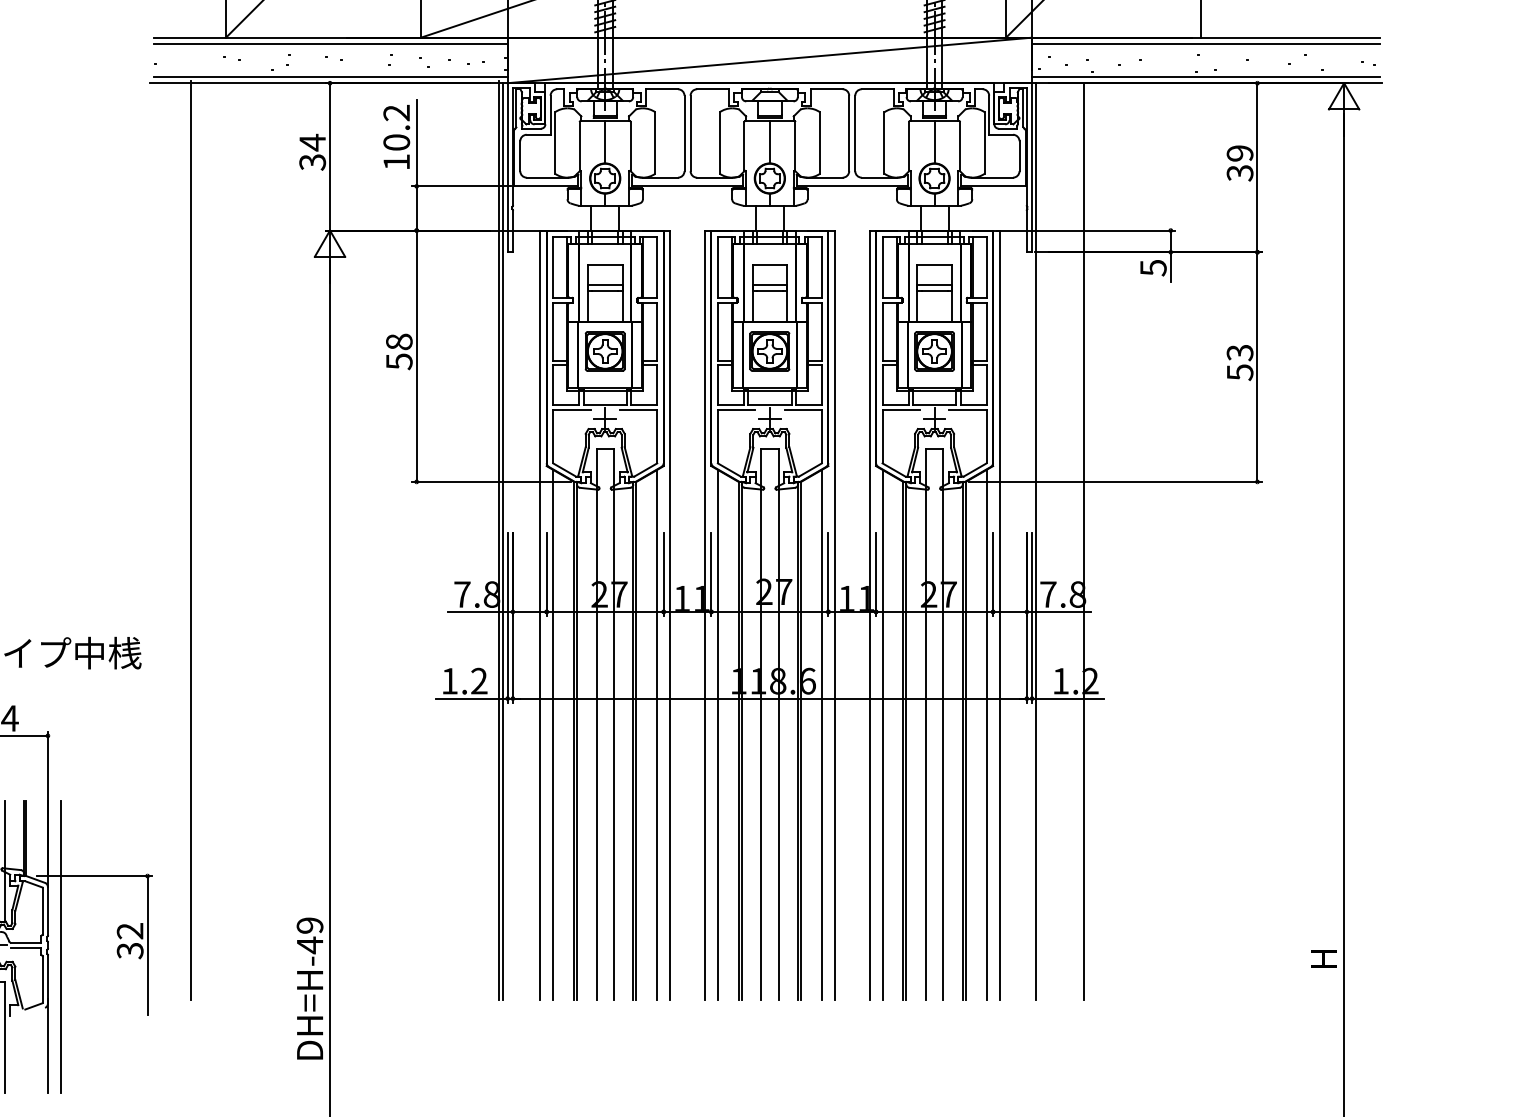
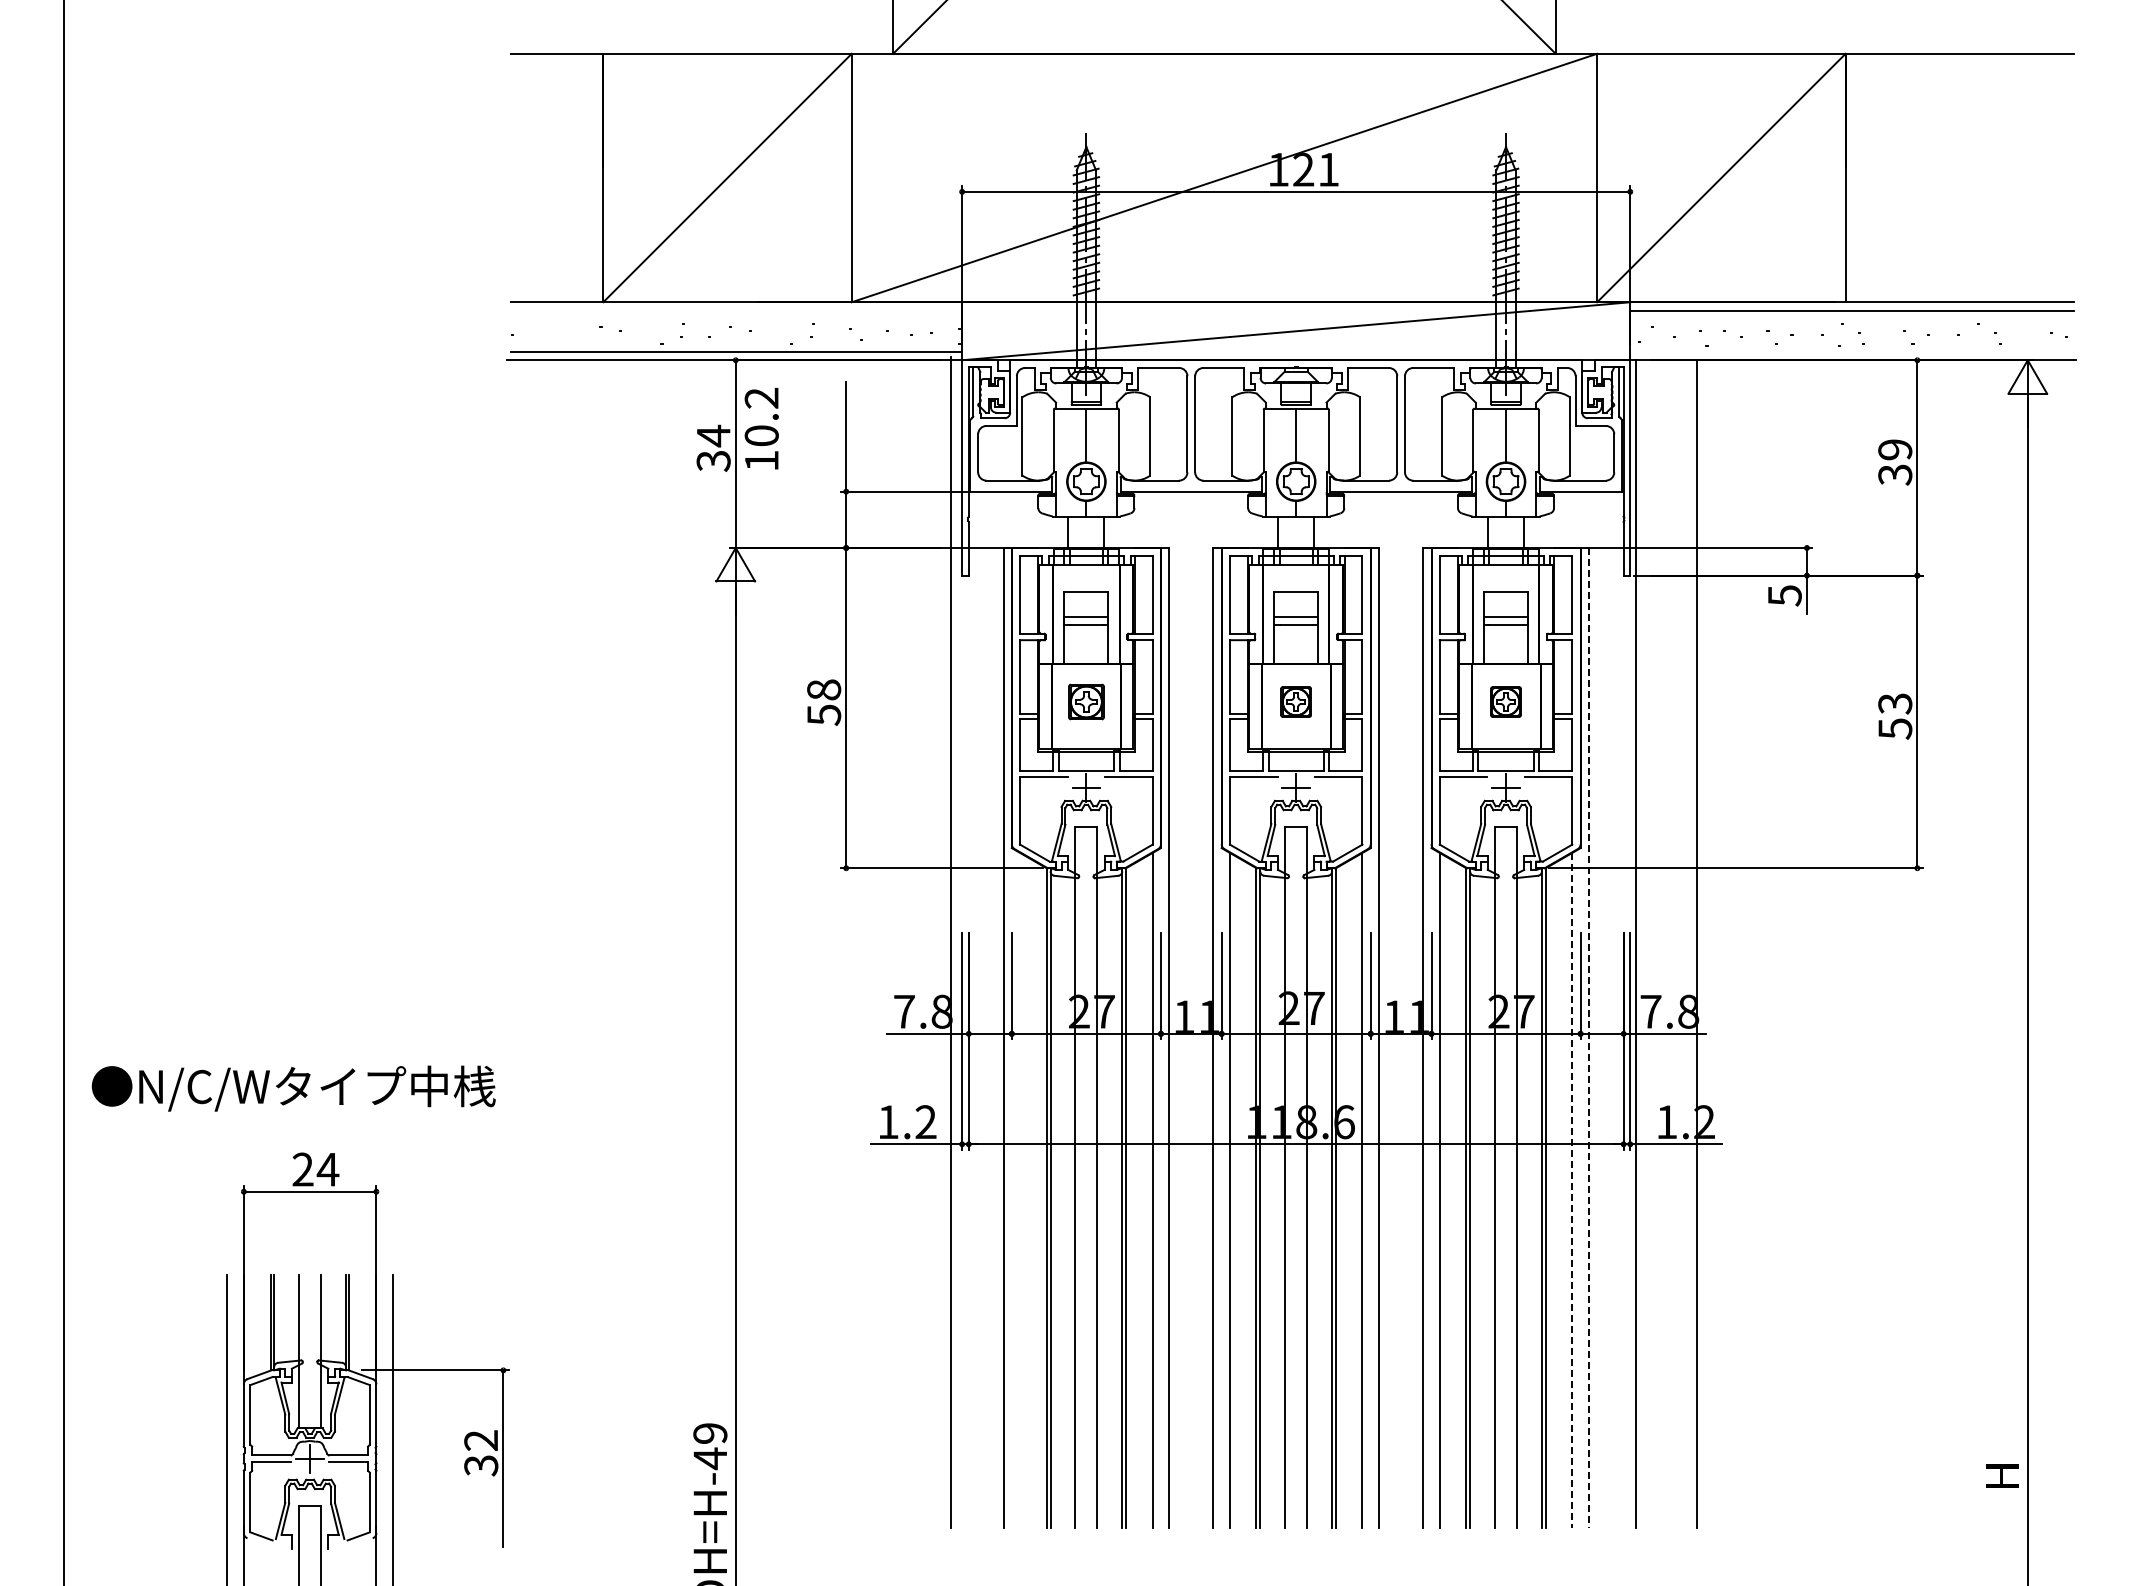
line: (330, 44) -> (736, 310), removed
line: (1205, 76) -> (1851, 351), removed
text: (396, 136) -> (761, 428), moved
part: (605, 351) -> (1086, 701), size x0.7
part: (769, 351) -> (1295, 701), size x0.6
part: (934, 351) -> (1505, 701), size x0.6
line: (191, 540) -> (559, 942), removed
line: (503, 541) -> (956, 944), removed
line: (999, 615) -> (1588, 1038), solid -> dashed
line: (553, 734) -> (1020, 1190), removed
line: (986, 735) -> (1572, 1191), solid -> dashed

